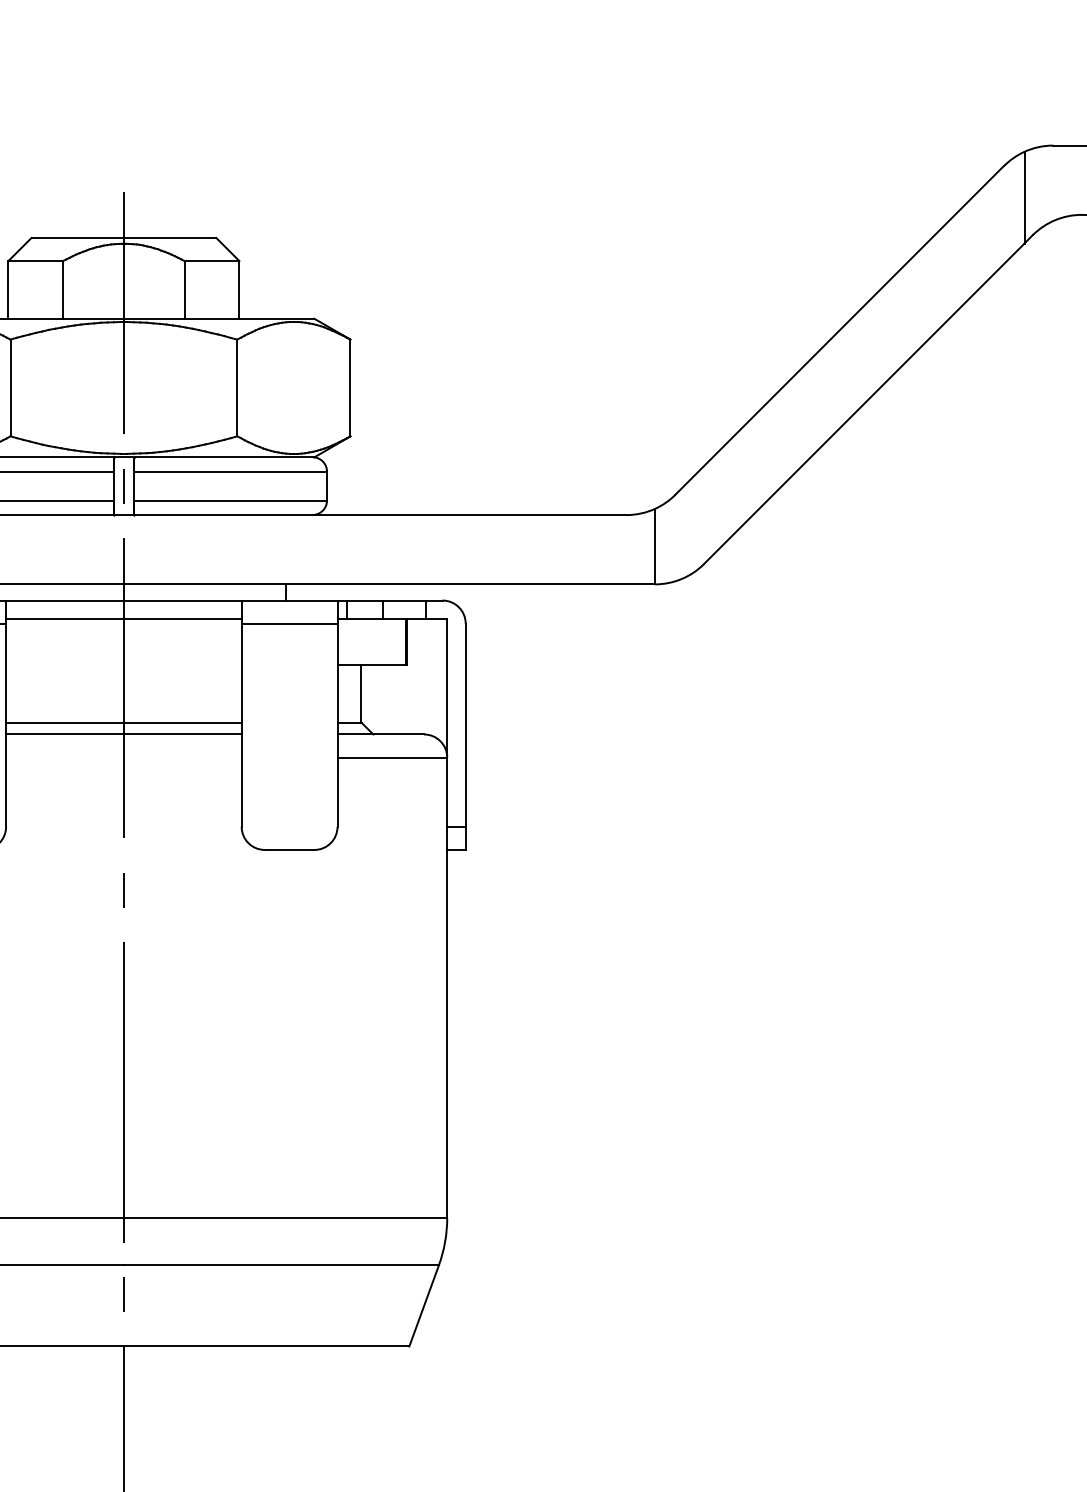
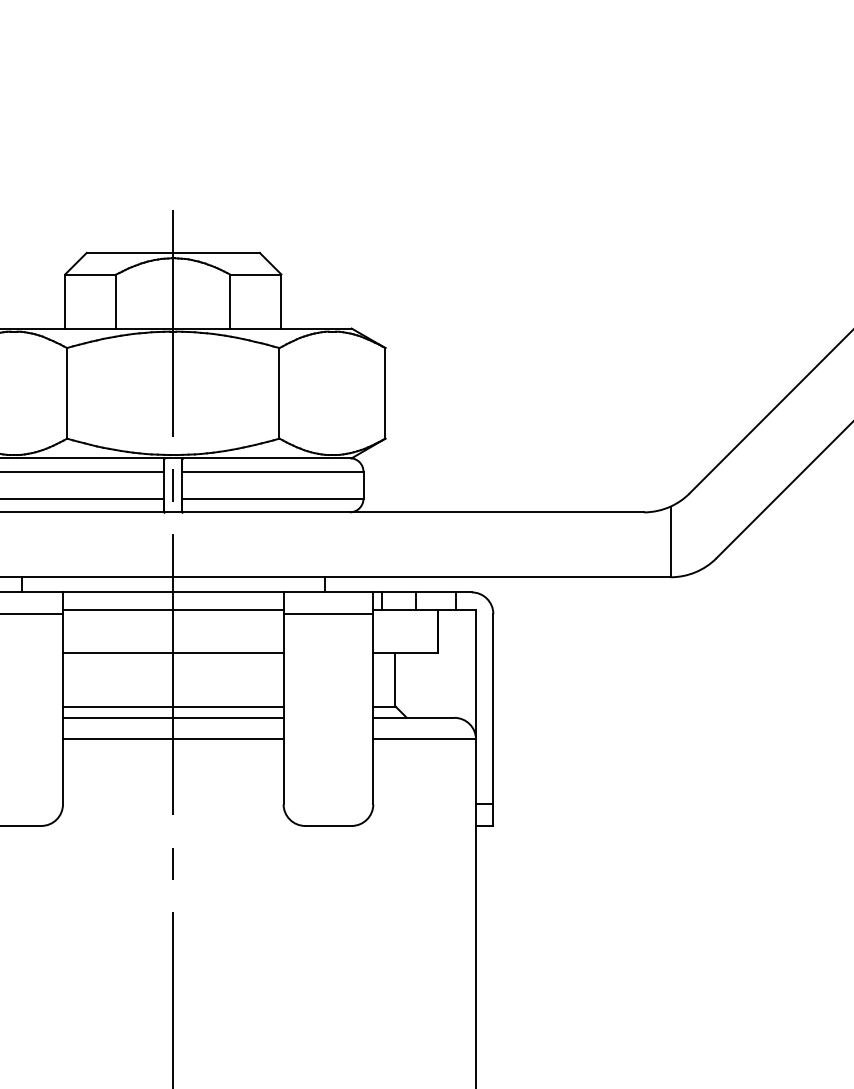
line: (123, 665) -> (172, 653), added
line: (123, 757) -> (172, 739), added

